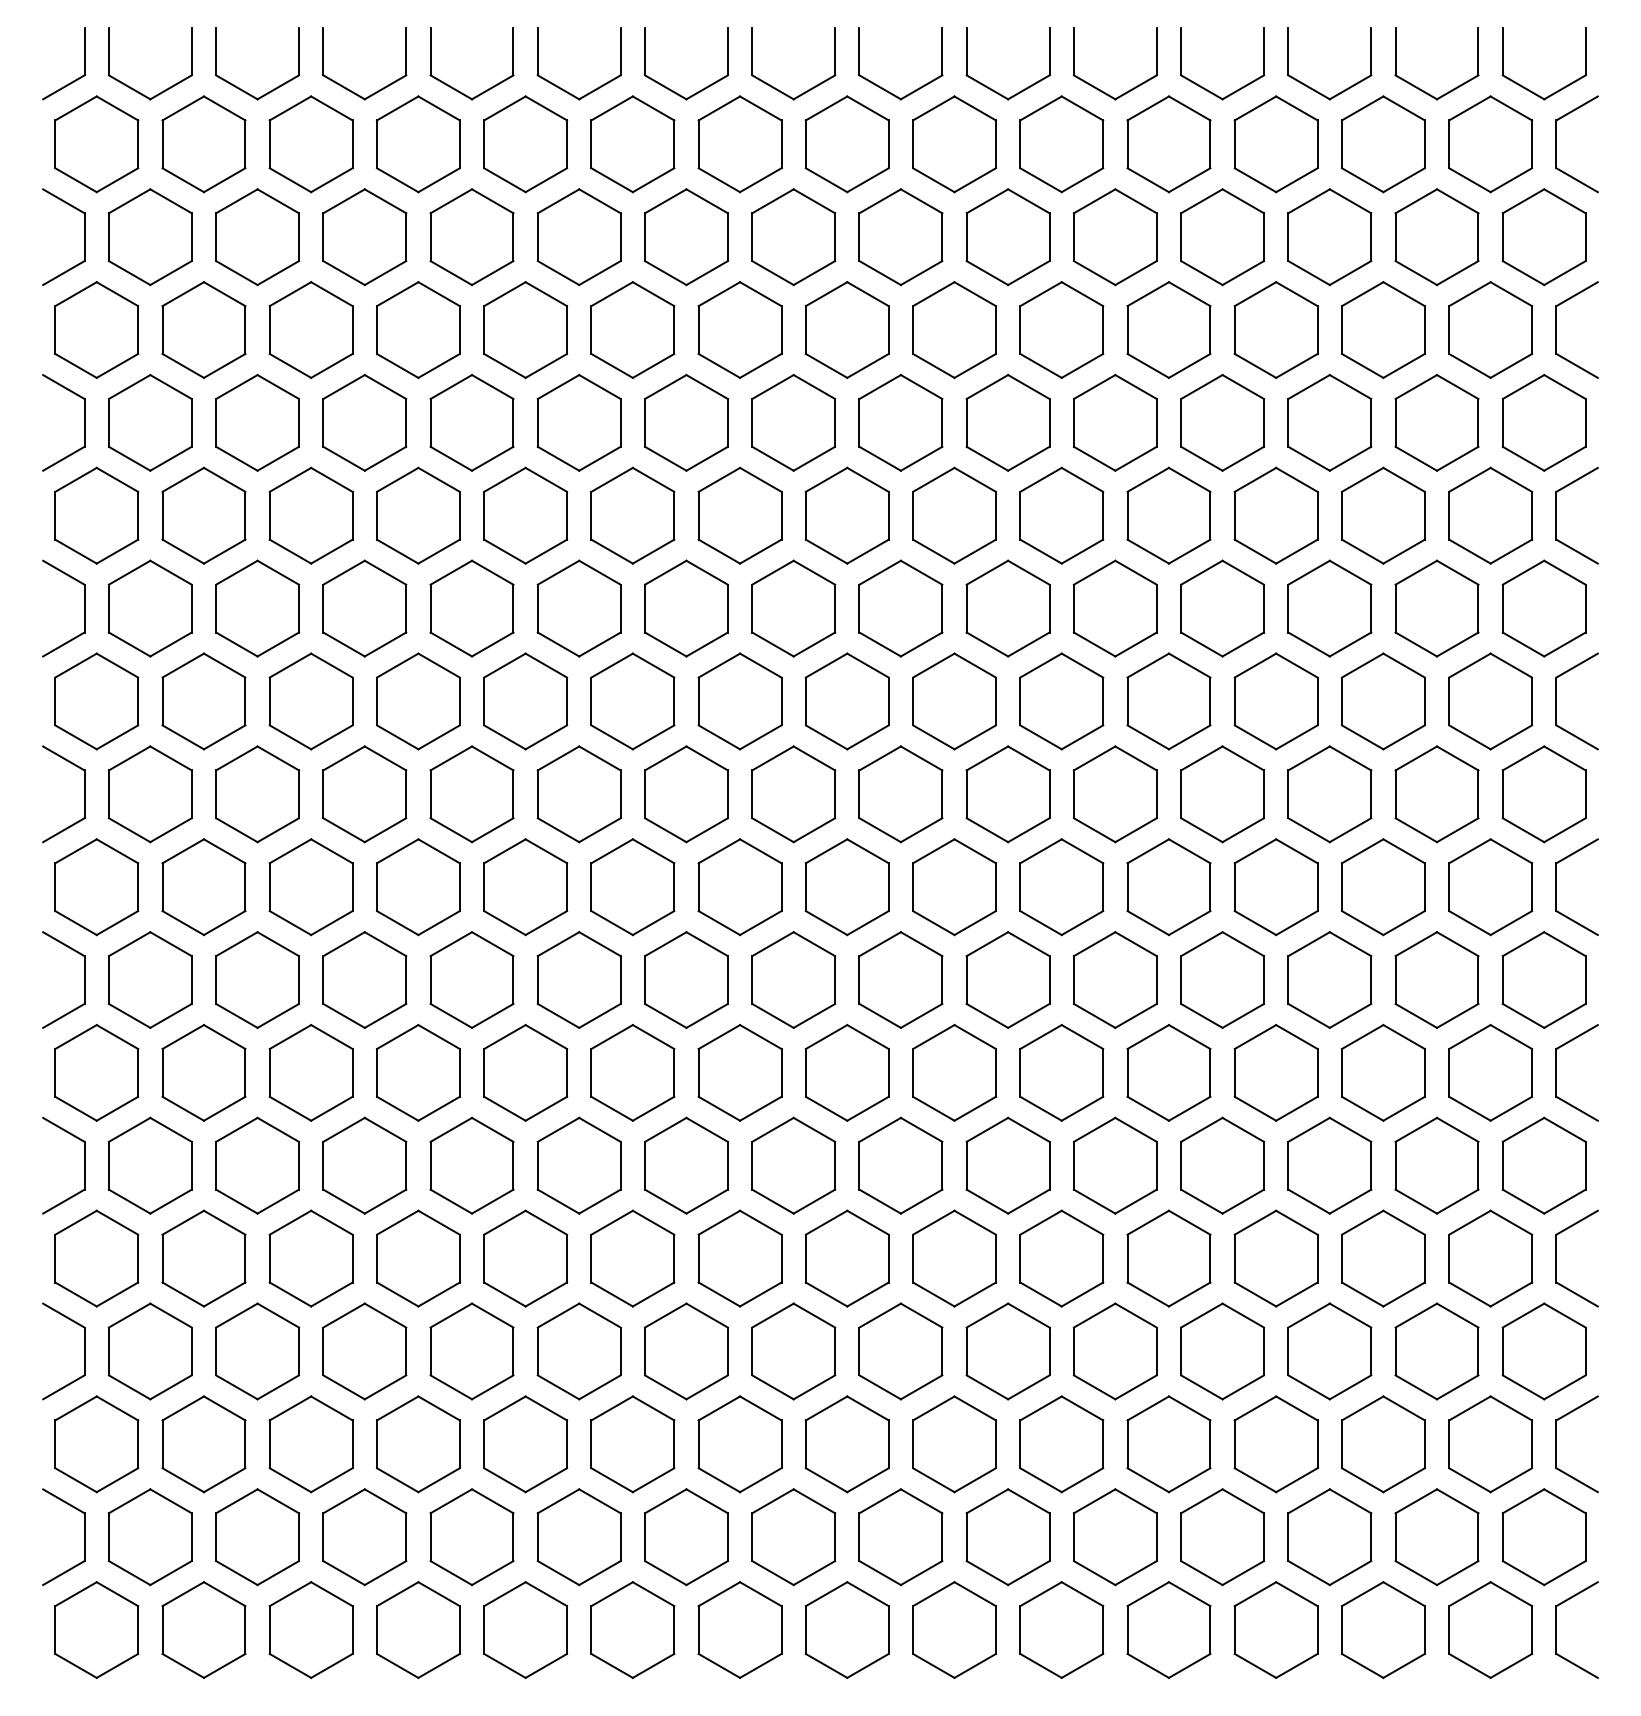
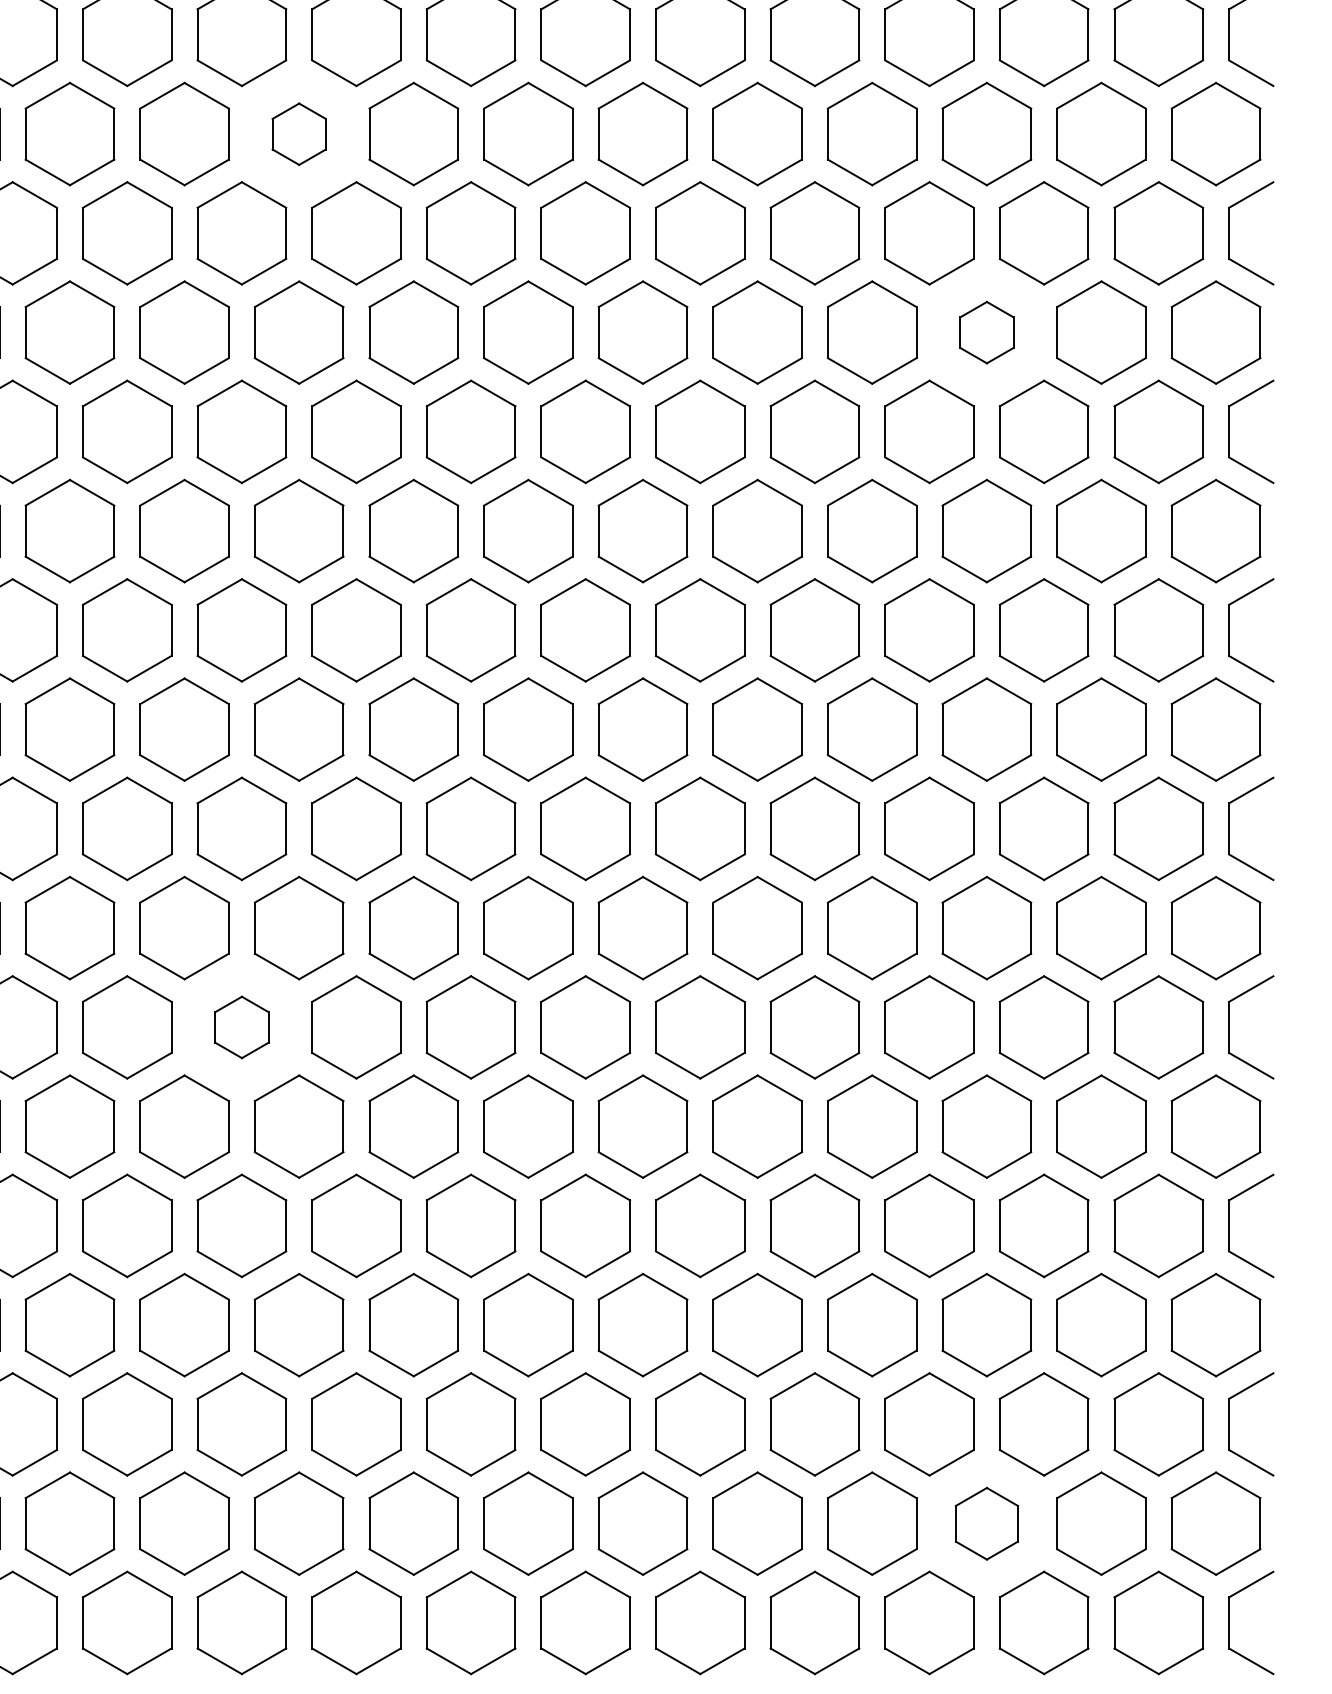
part: (686, 237) -> (299, 134), size x0.6
part: (1329, 422) -> (986, 332), size x0.6
part: (632, 1072) -> (241, 1026), size x0.6
part: (1329, 1537) -> (986, 1524), size x0.7

